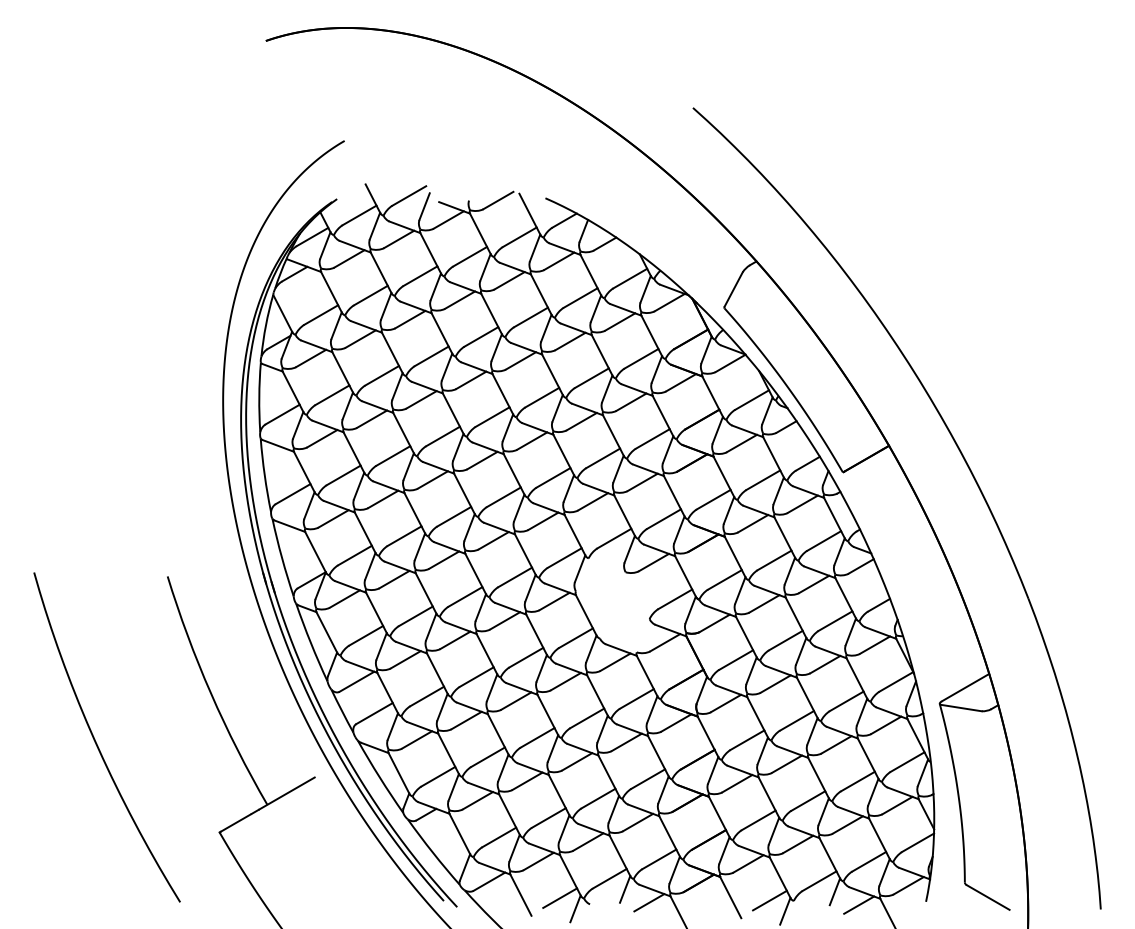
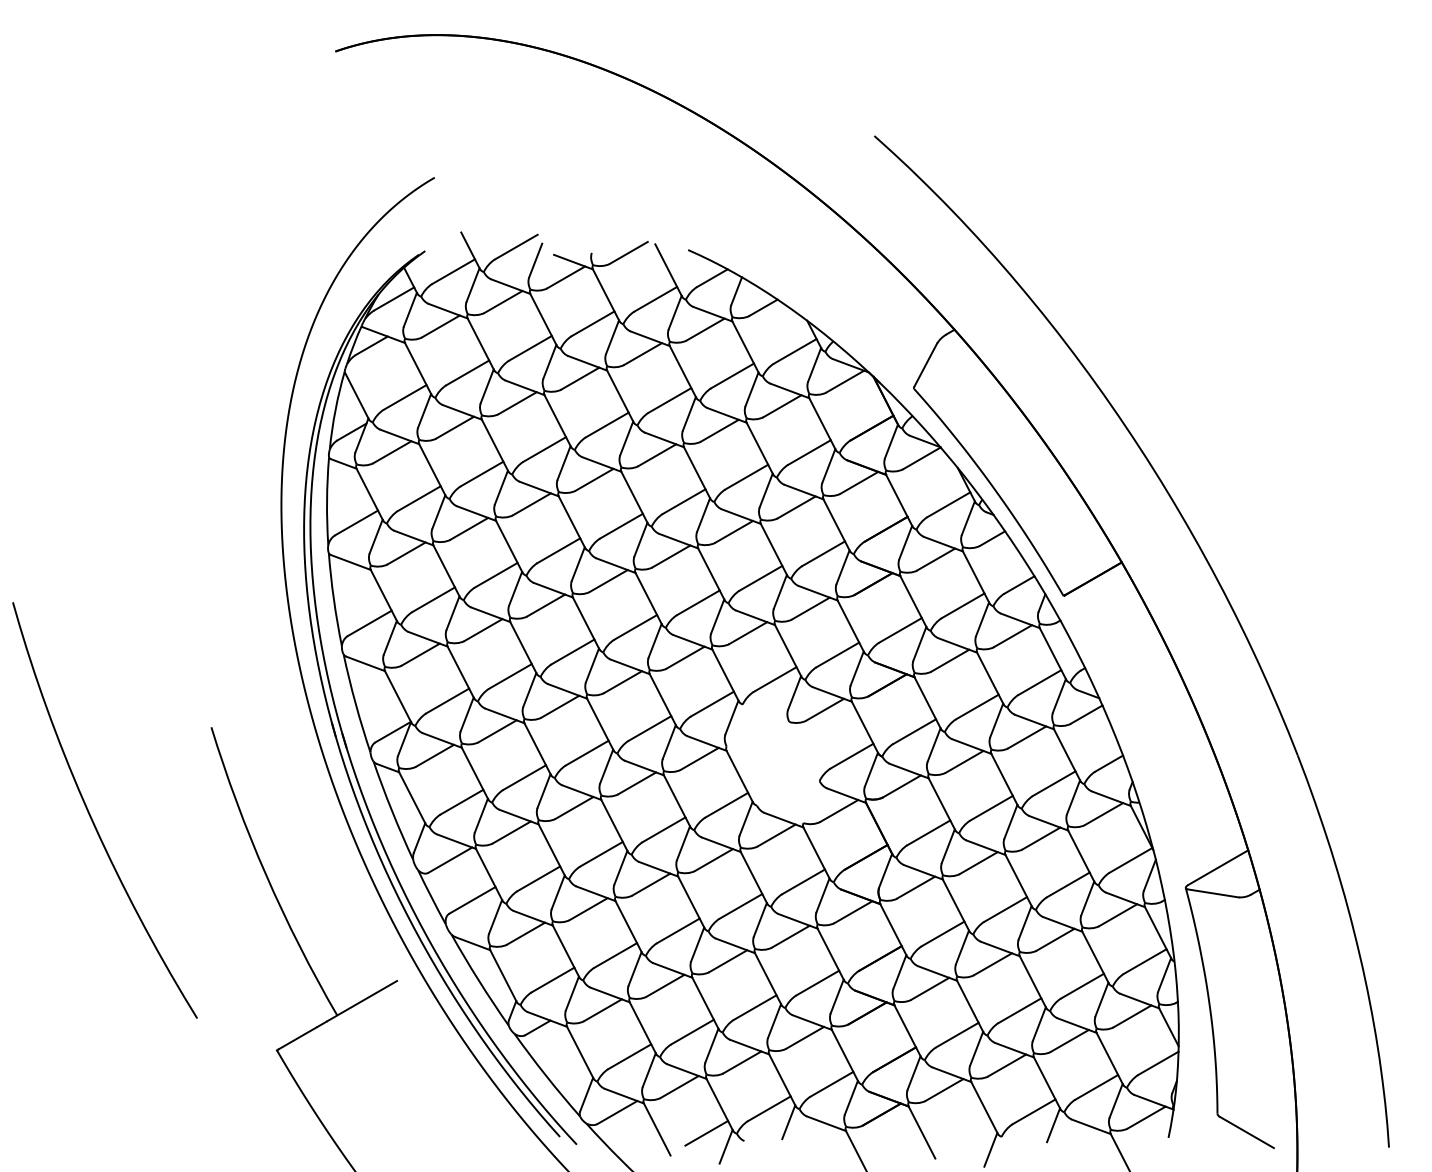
curve: (95, 739) -> (90, 813), moved
line: (769, 900) -> (971, 1136), removed
line: (649, 902) -> (819, 1138), removed
line: (858, 905) -> (1083, 1142), removed

